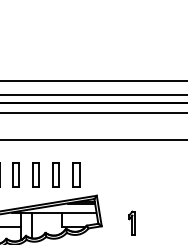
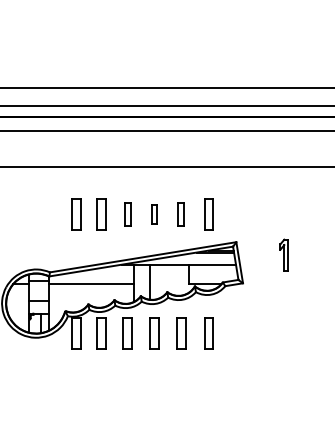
part: (16, 175) -> (127, 214), size x0.7
part: (36, 175) -> (154, 214), size x0.6
part: (56, 175) -> (181, 214), size x0.7
part: (131, 222) -> (283, 254), moved

